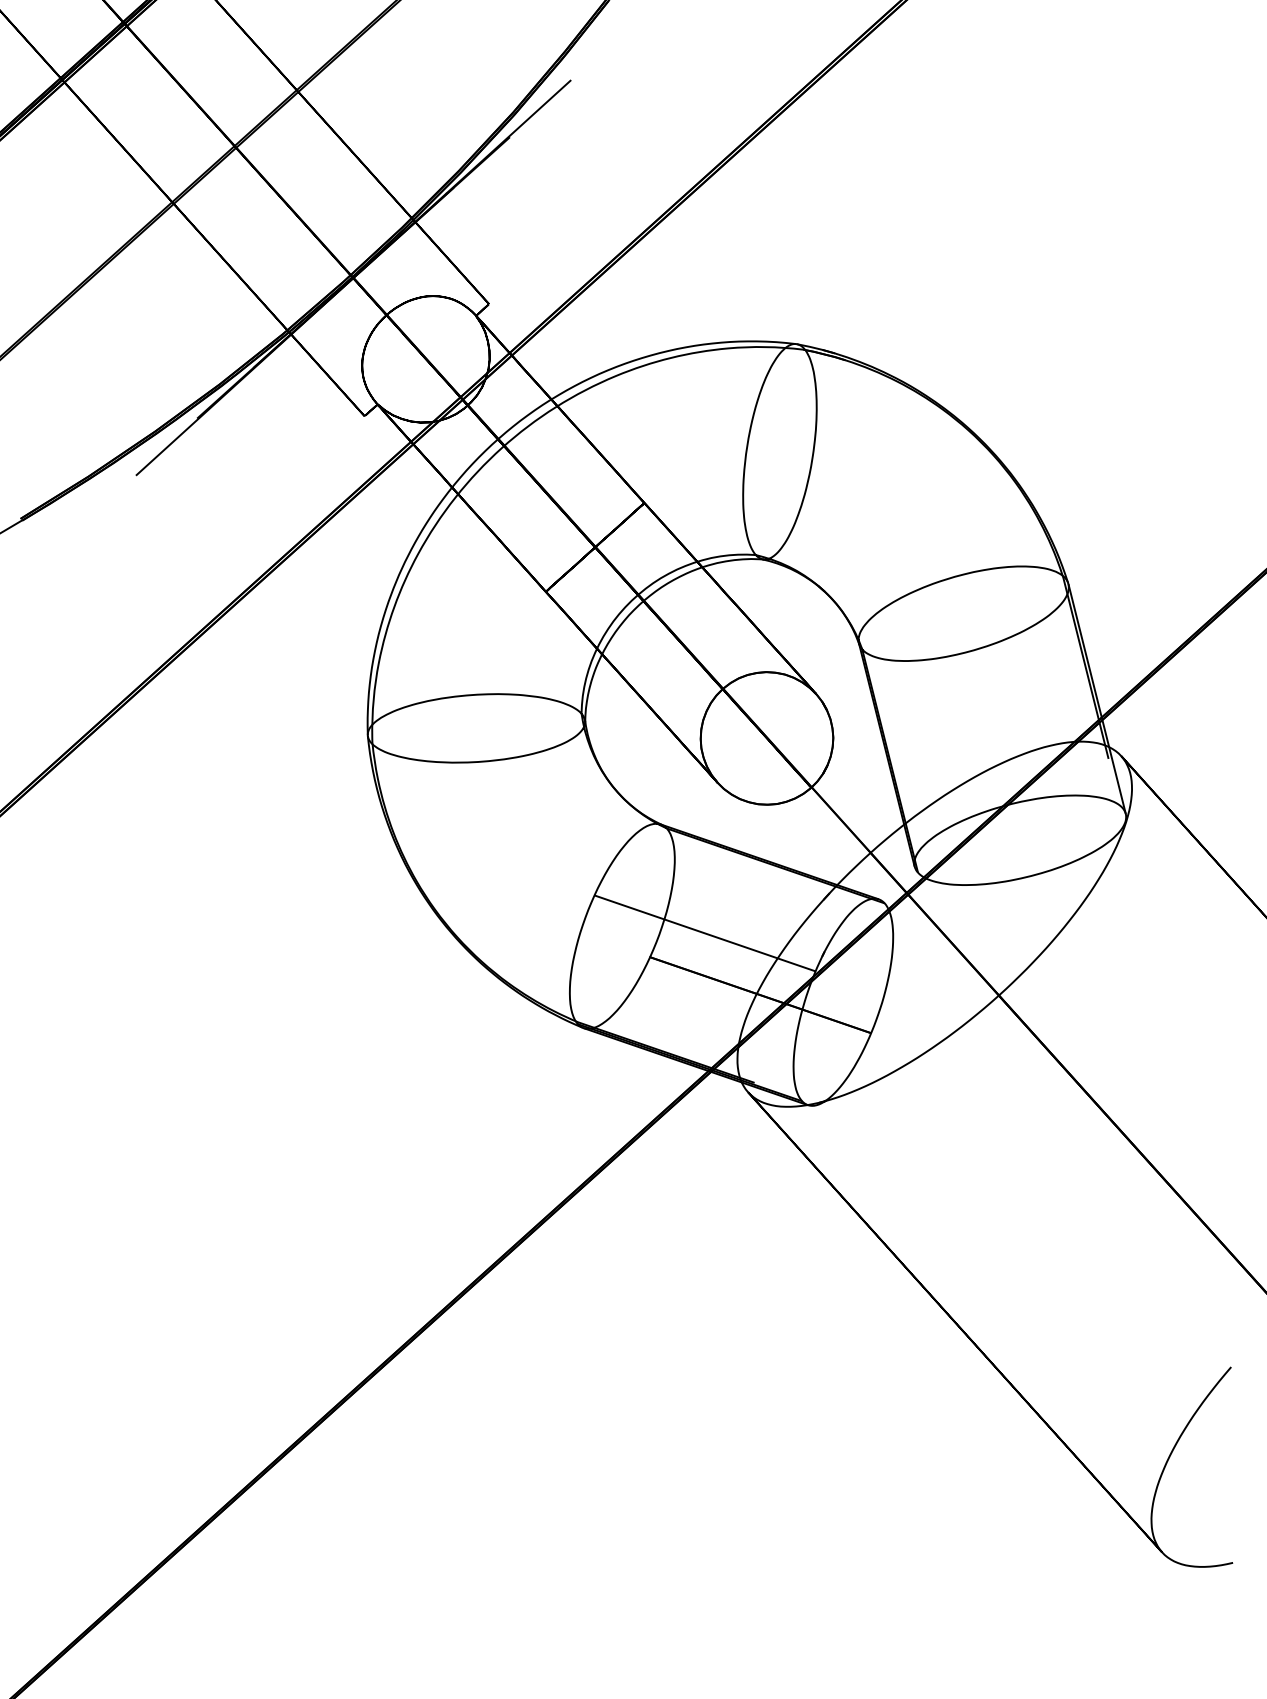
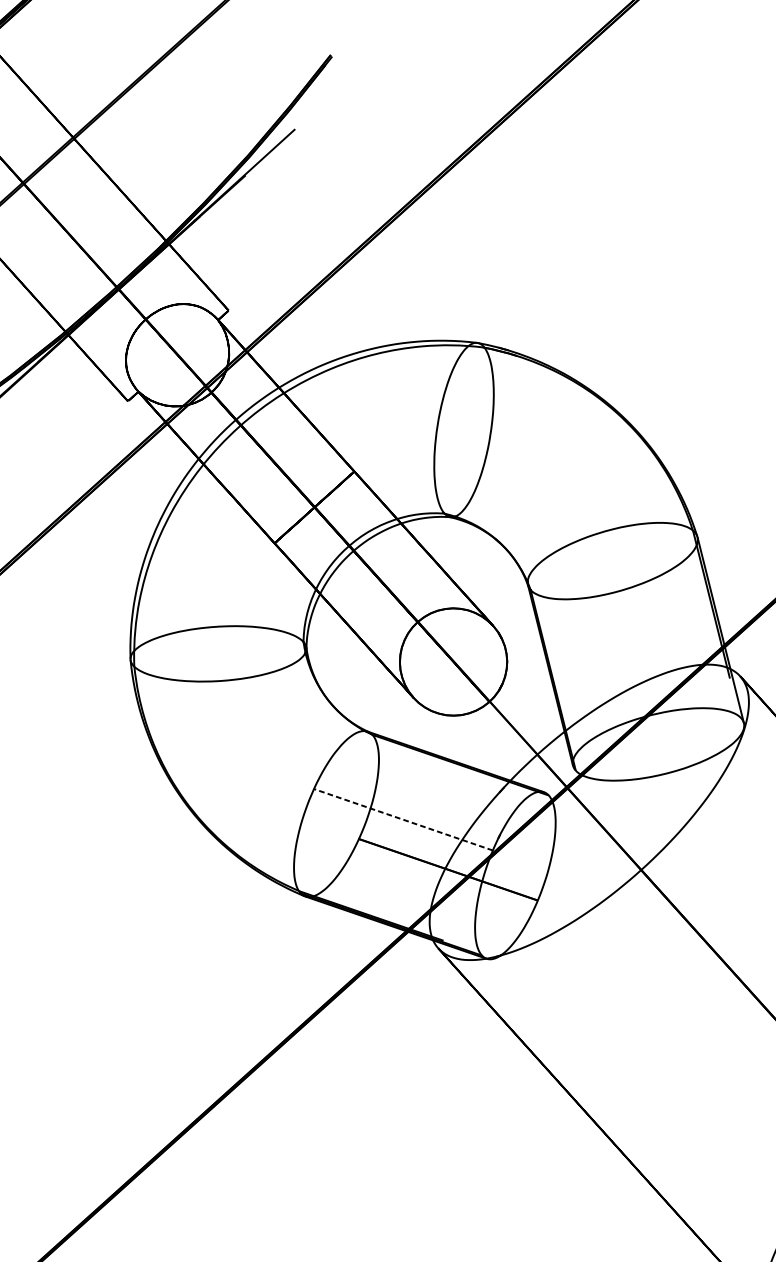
line: (705, 933) -> (403, 819), solid -> dashed

